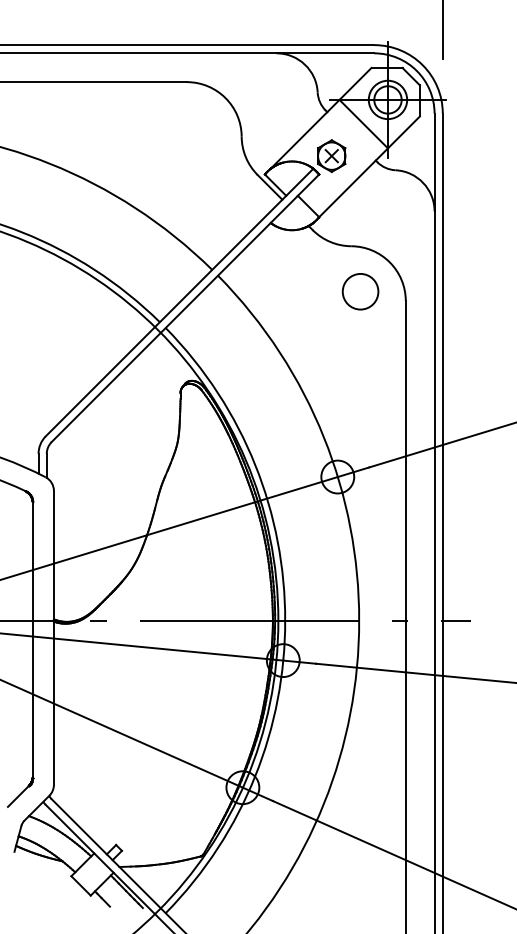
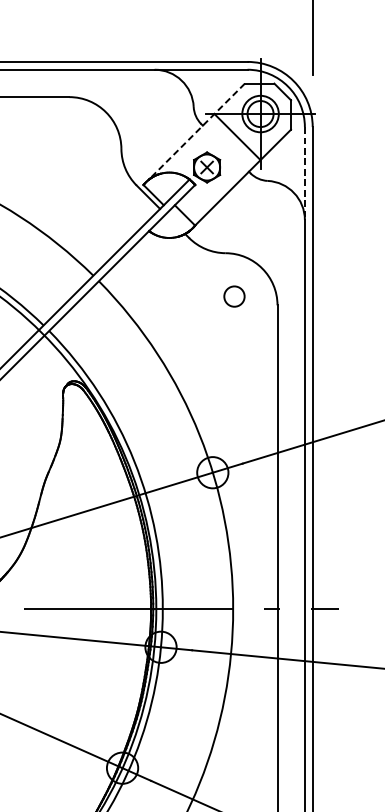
line: (320, 118) -> (196, 131), solid -> dashed
line: (434, 162) -> (304, 173), solid -> dashed
circle: (360, 291) -> (234, 296), size x0.6

